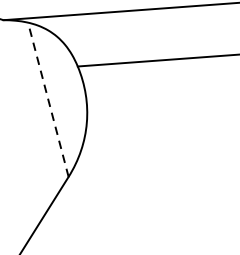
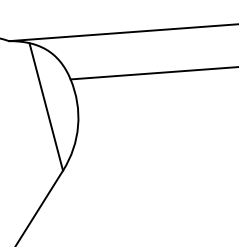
line: (48, 99) -> (46, 106), dashed -> solid

